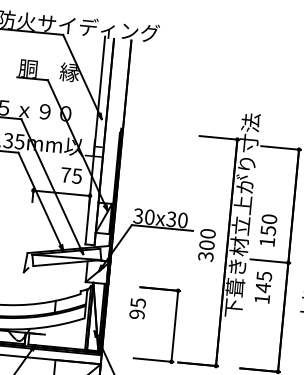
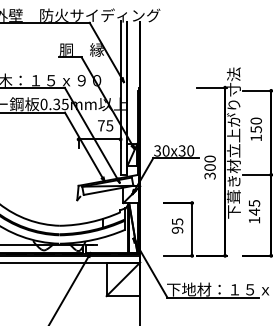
text: (267, 229) -> (255, 128), moved
text: (263, 287) -> (254, 211), moved
text: (137, 307) -> (177, 225), moved

